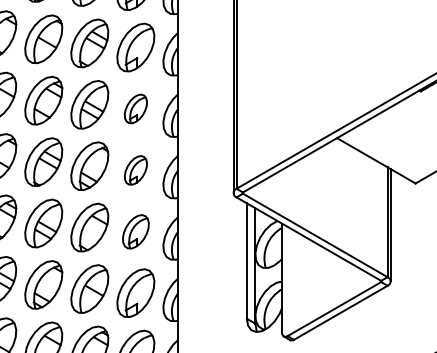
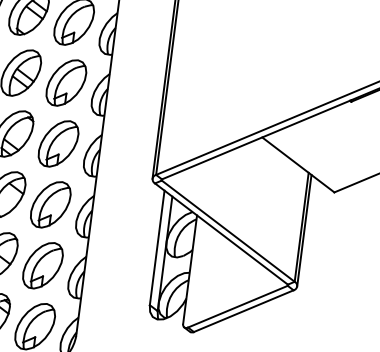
part: (135, 108) -> (66, 82), size x1.67
part: (135, 170) -> (58, 143), size x1.67
part: (135, 231) -> (50, 204), size x1.43

